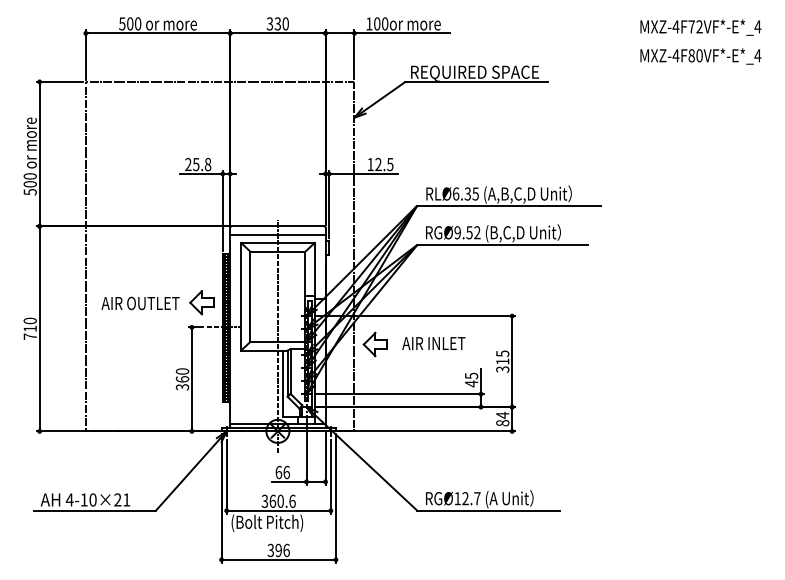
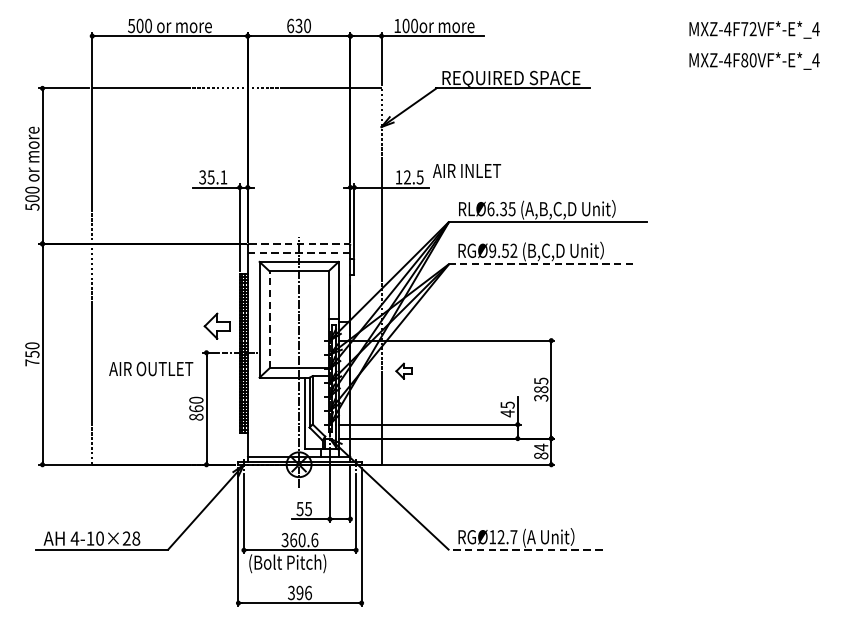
text: (269, 23) -> (290, 25), 330 -> 630
text: (198, 164) -> (213, 177), 25.8 -> 35.1
line: (278, 226) -> (299, 244), solid -> dashed
line: (277, 234) -> (298, 252), solid -> dashed
line: (502, 244) -> (540, 263), solid -> dashed
line: (250, 296) -> (269, 319), solid -> dashed
text: (140, 303) -> (151, 369), moved
text: (29, 328) -> (31, 353), 710 -> 750
text: (433, 343) -> (466, 170), moved
part: (374, 344) -> (403, 371), size x0.6
text: (502, 361) -> (540, 389), 315 -> 385
text: (182, 387) -> (196, 417), 360 -> 860
text: (282, 472) -> (304, 509), 66 -> 55
text: (126, 499) -> (136, 538), 4-10×21 -> 4-10×28
line: (488, 510) -> (525, 549), solid -> dashed

